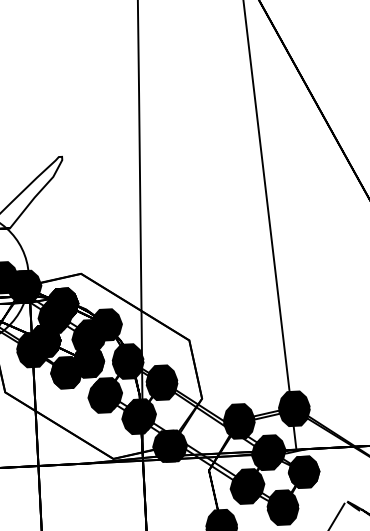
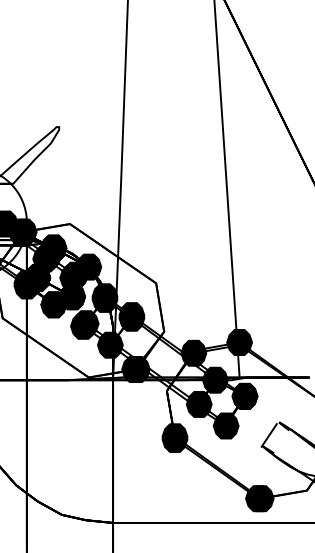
fill: (294, 409) -> (239, 344), removed
fill: (140, 414) -> (112, 342), removed
fill: (238, 419) -> (193, 350), removed
fill: (269, 450) -> (217, 377), removed
fill: (245, 487) -> (196, 406), removed
fill: (282, 505) -> (225, 422), removed

